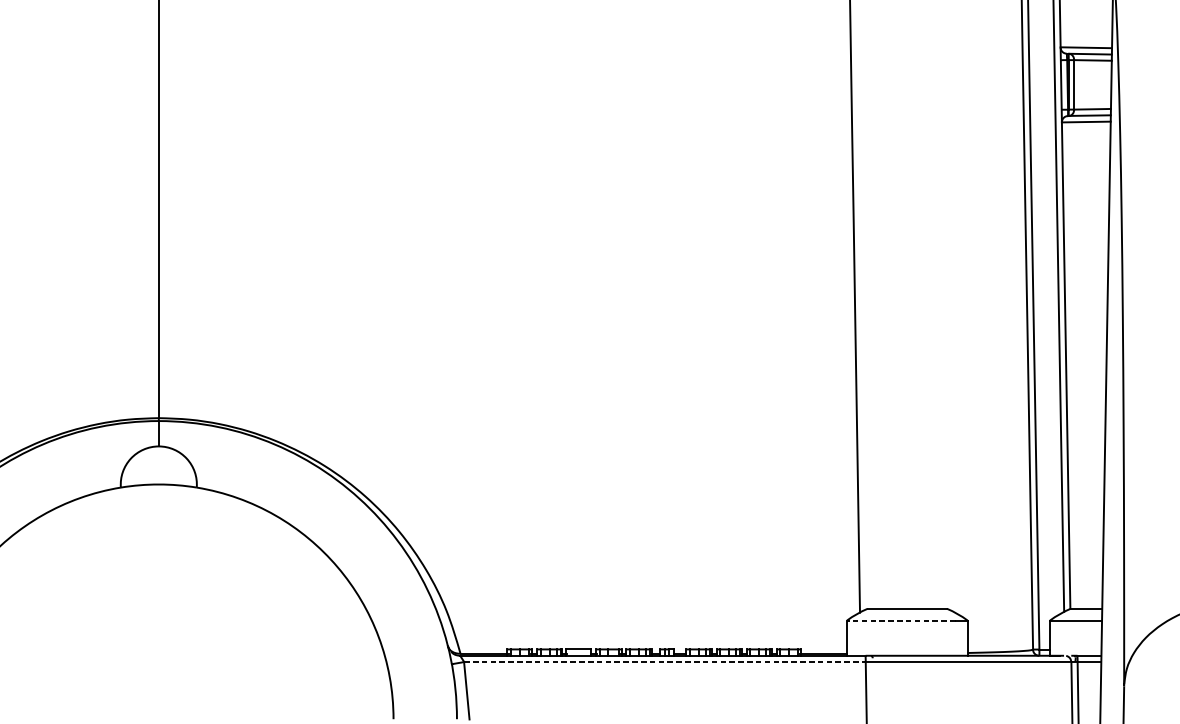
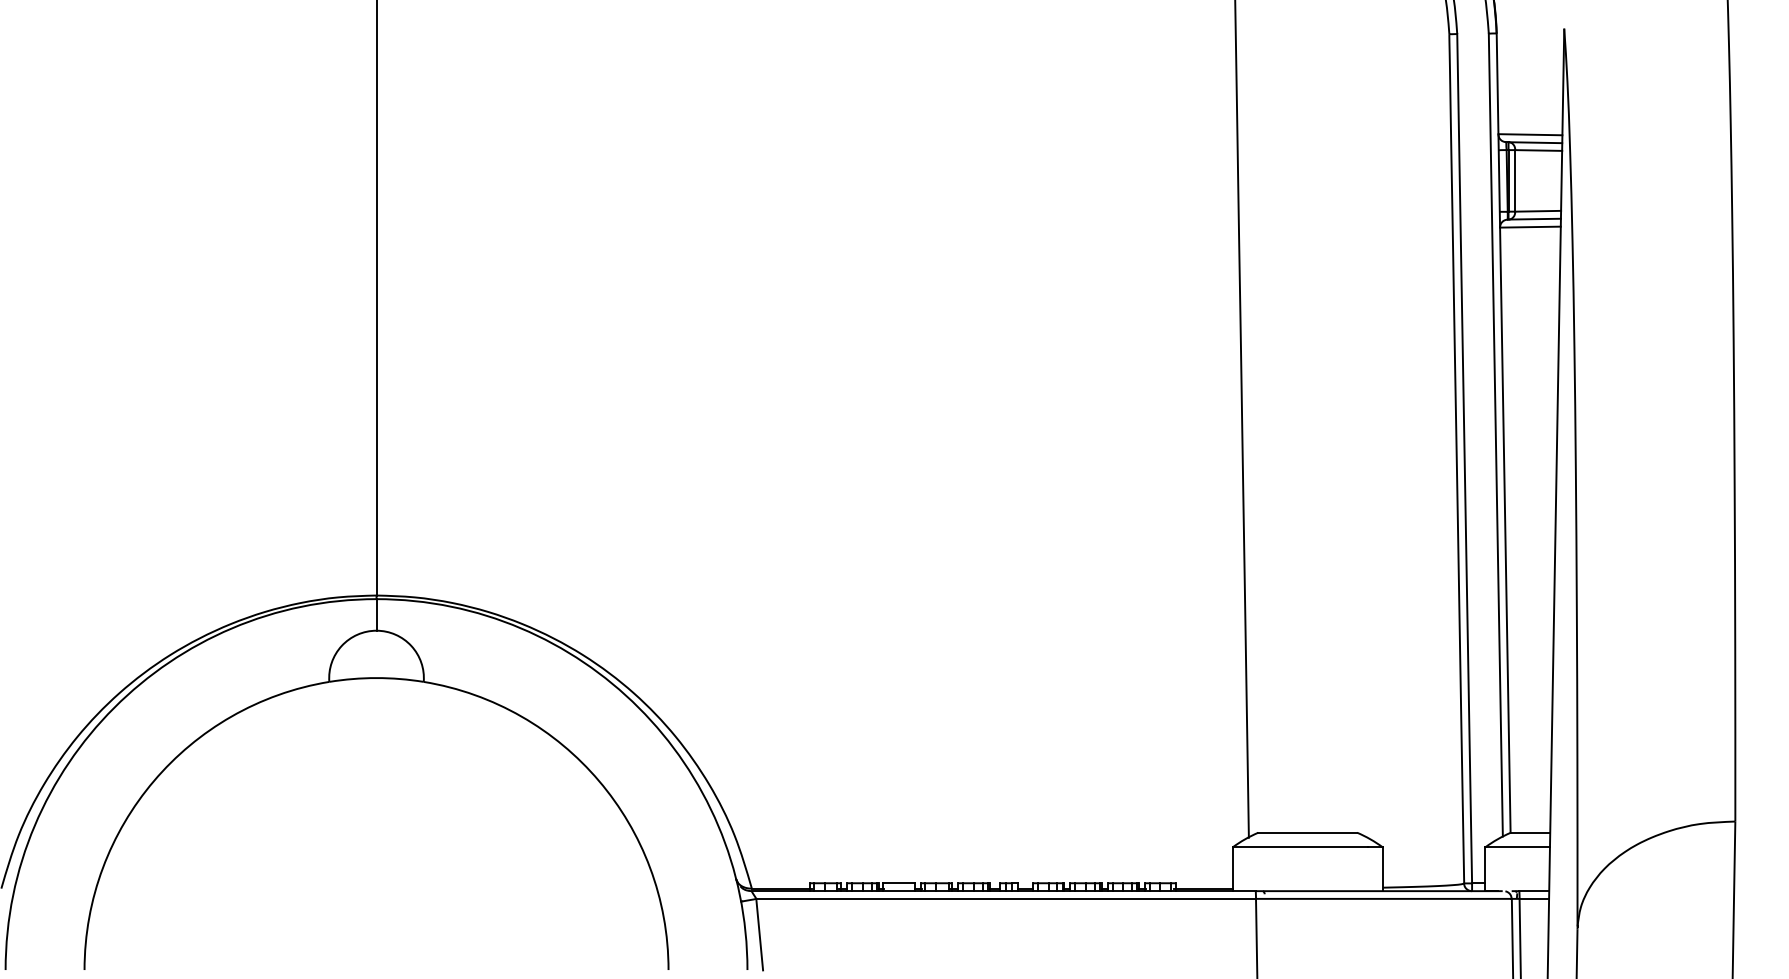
line: (901, 620) -> (1300, 847), dashed -> solid
line: (665, 661) -> (1006, 898), dashed -> solid

